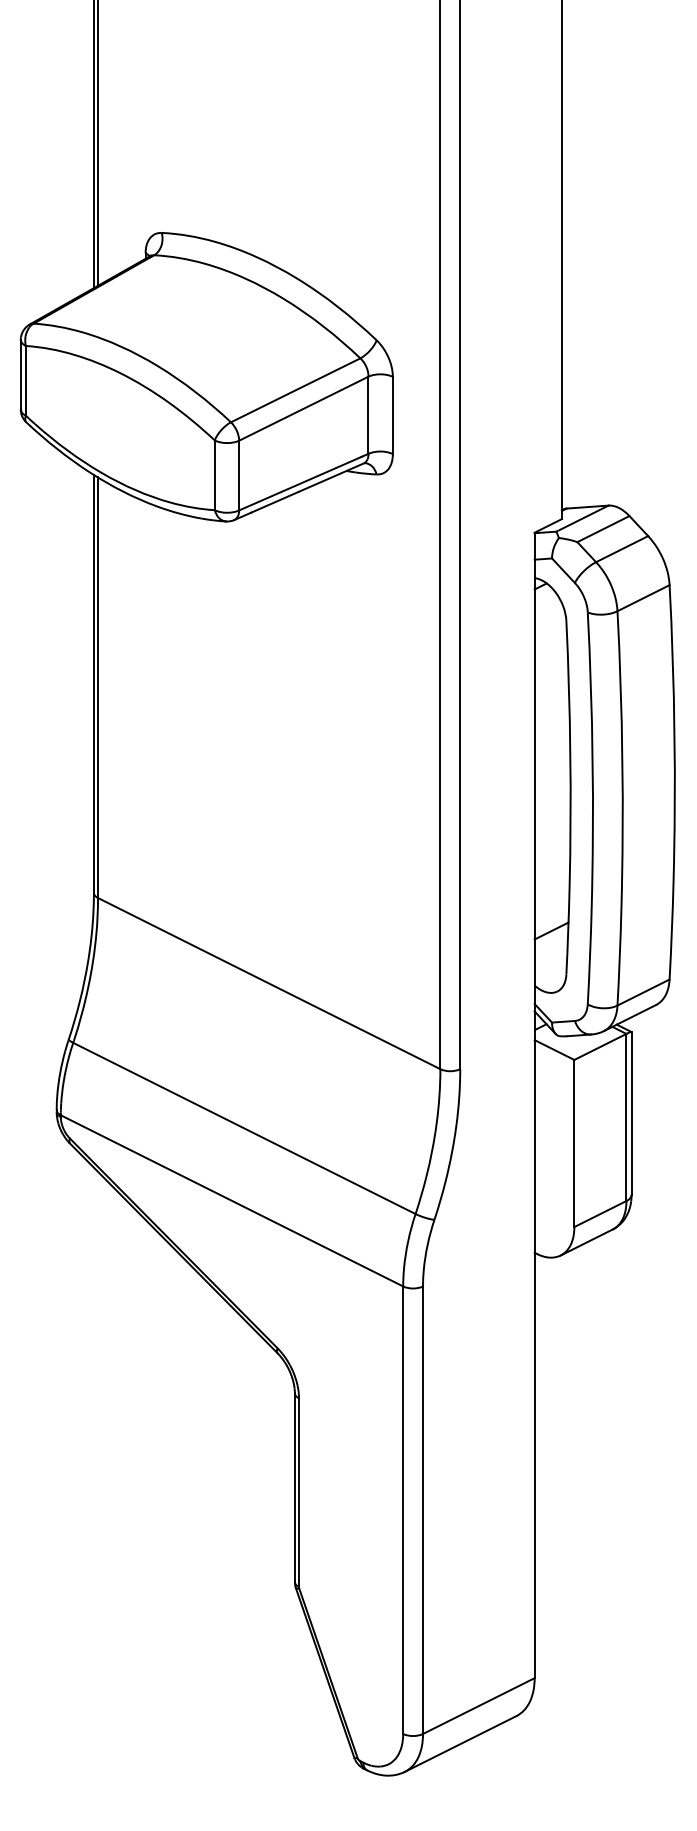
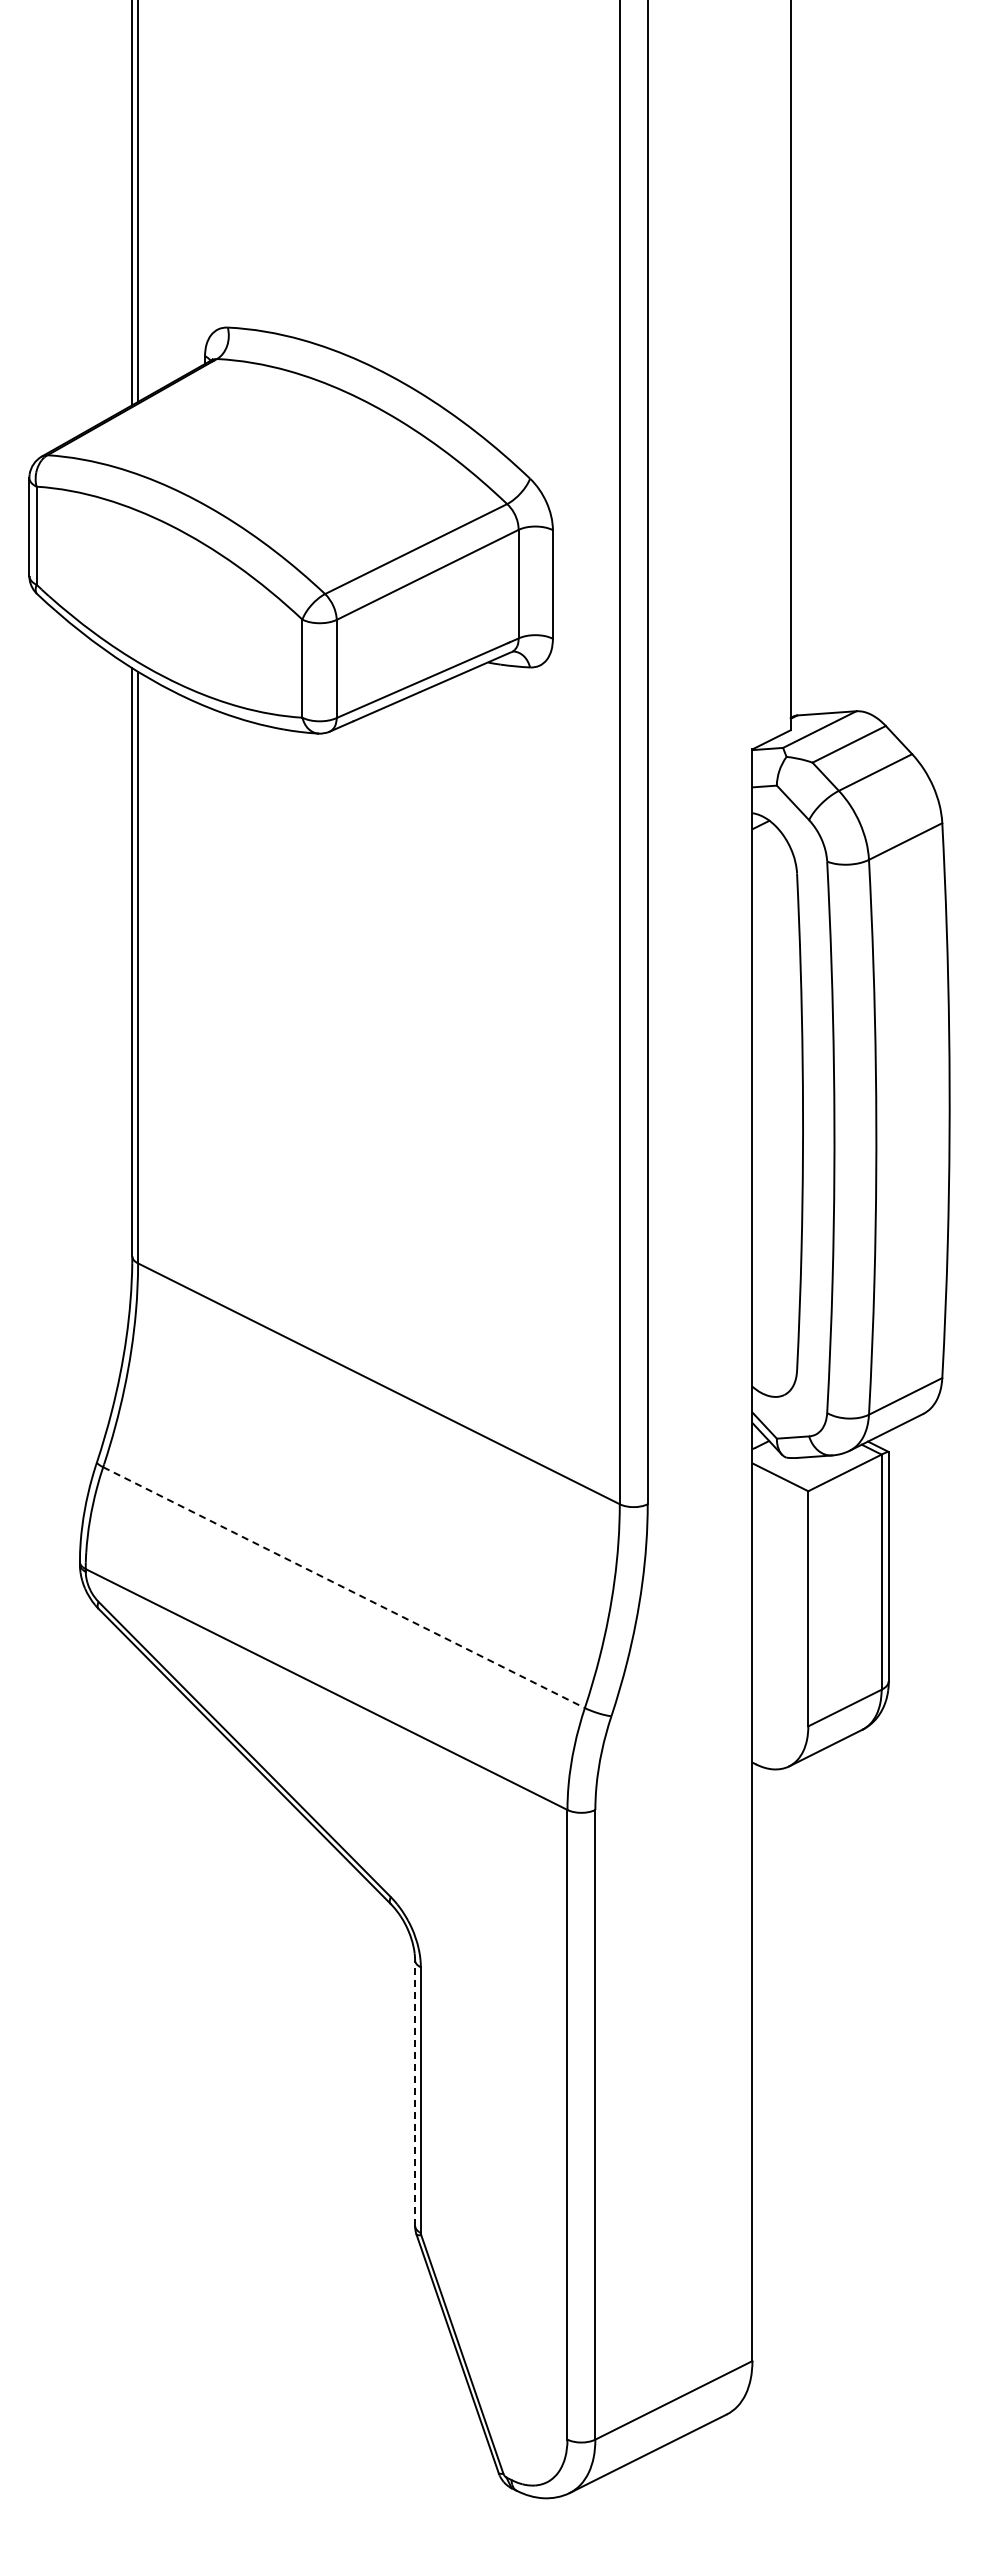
line: (551, 930) -> (776, 1309), removed
line: (244, 1128) -> (344, 1587), solid -> dashed
line: (295, 1487) -> (415, 2093), solid -> dashed

